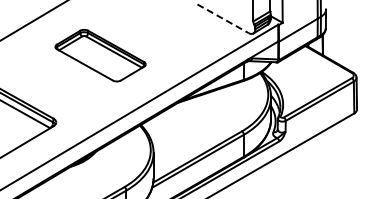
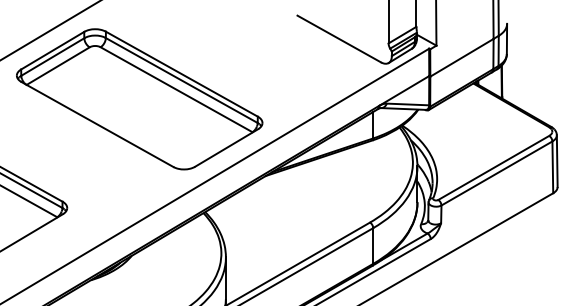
line: (223, 19) -> (339, 40), dashed -> solid
part: (100, 55) -> (139, 98), size x1.67

